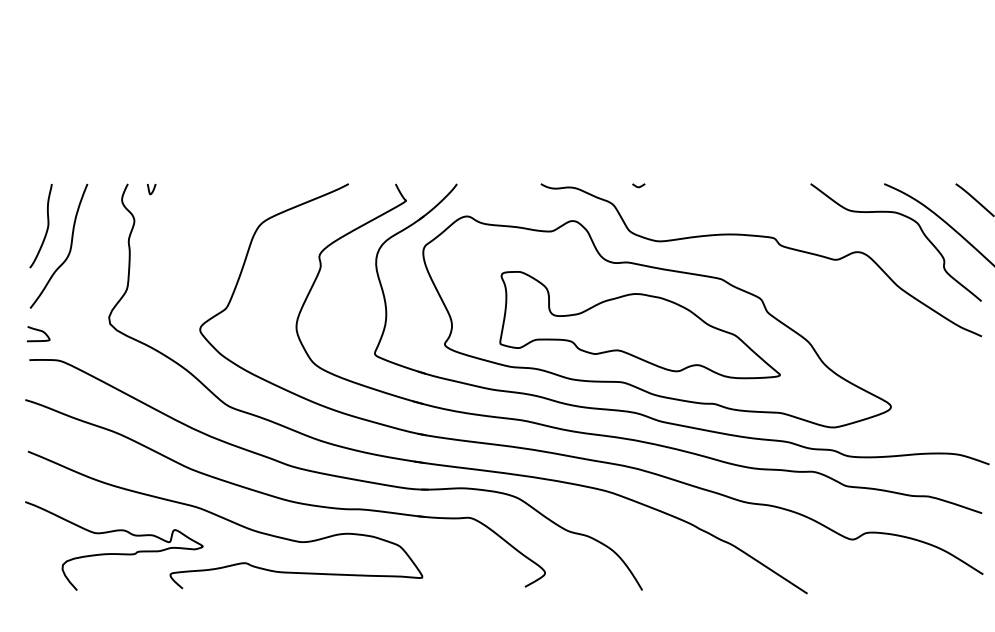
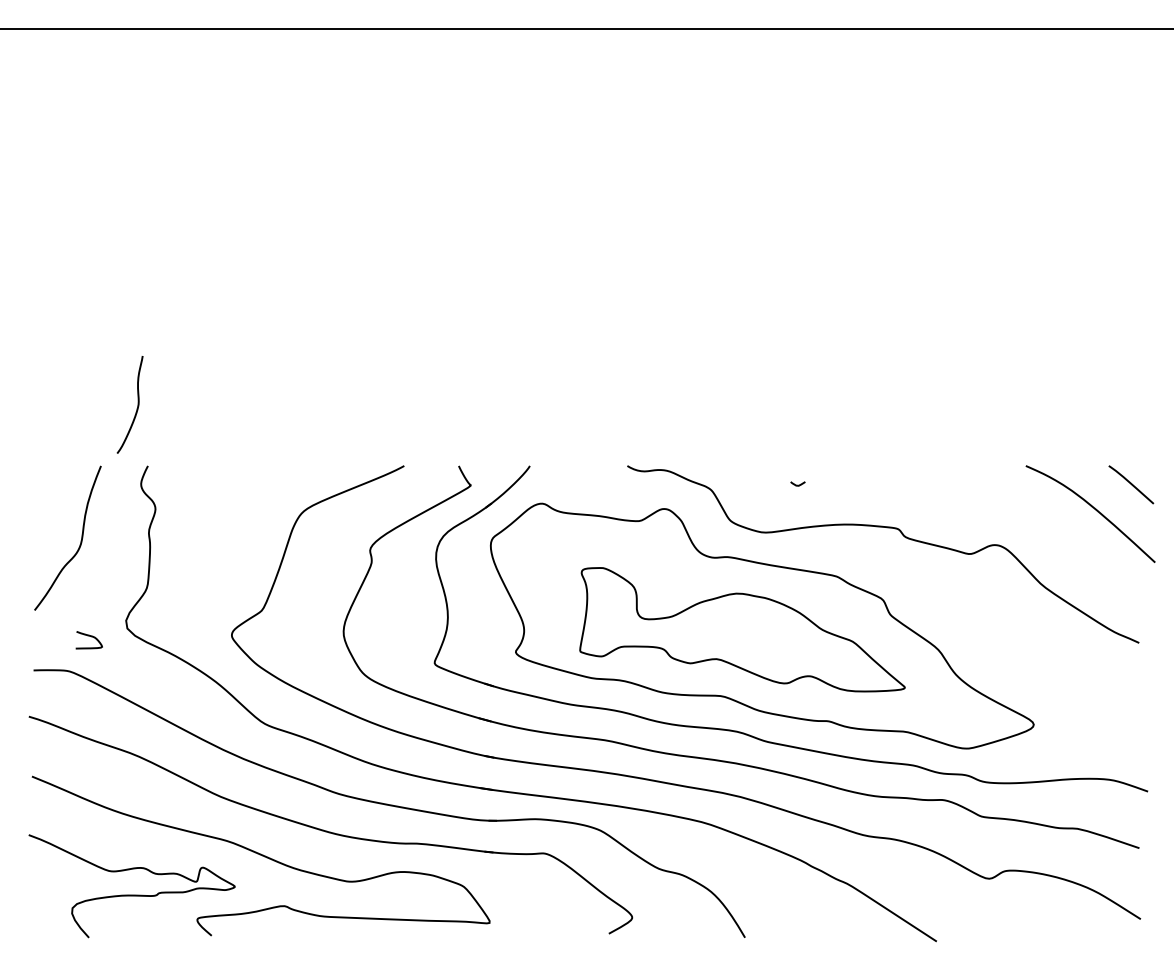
curve: (638, 186) -> (797, 484), moved
curve: (153, 188) -> (177, 471), removed
curve: (907, 218) -> (1052, 505), removed
curve: (47, 225) -> (137, 404), moved
curve: (37, 330) -> (88, 636), moved

